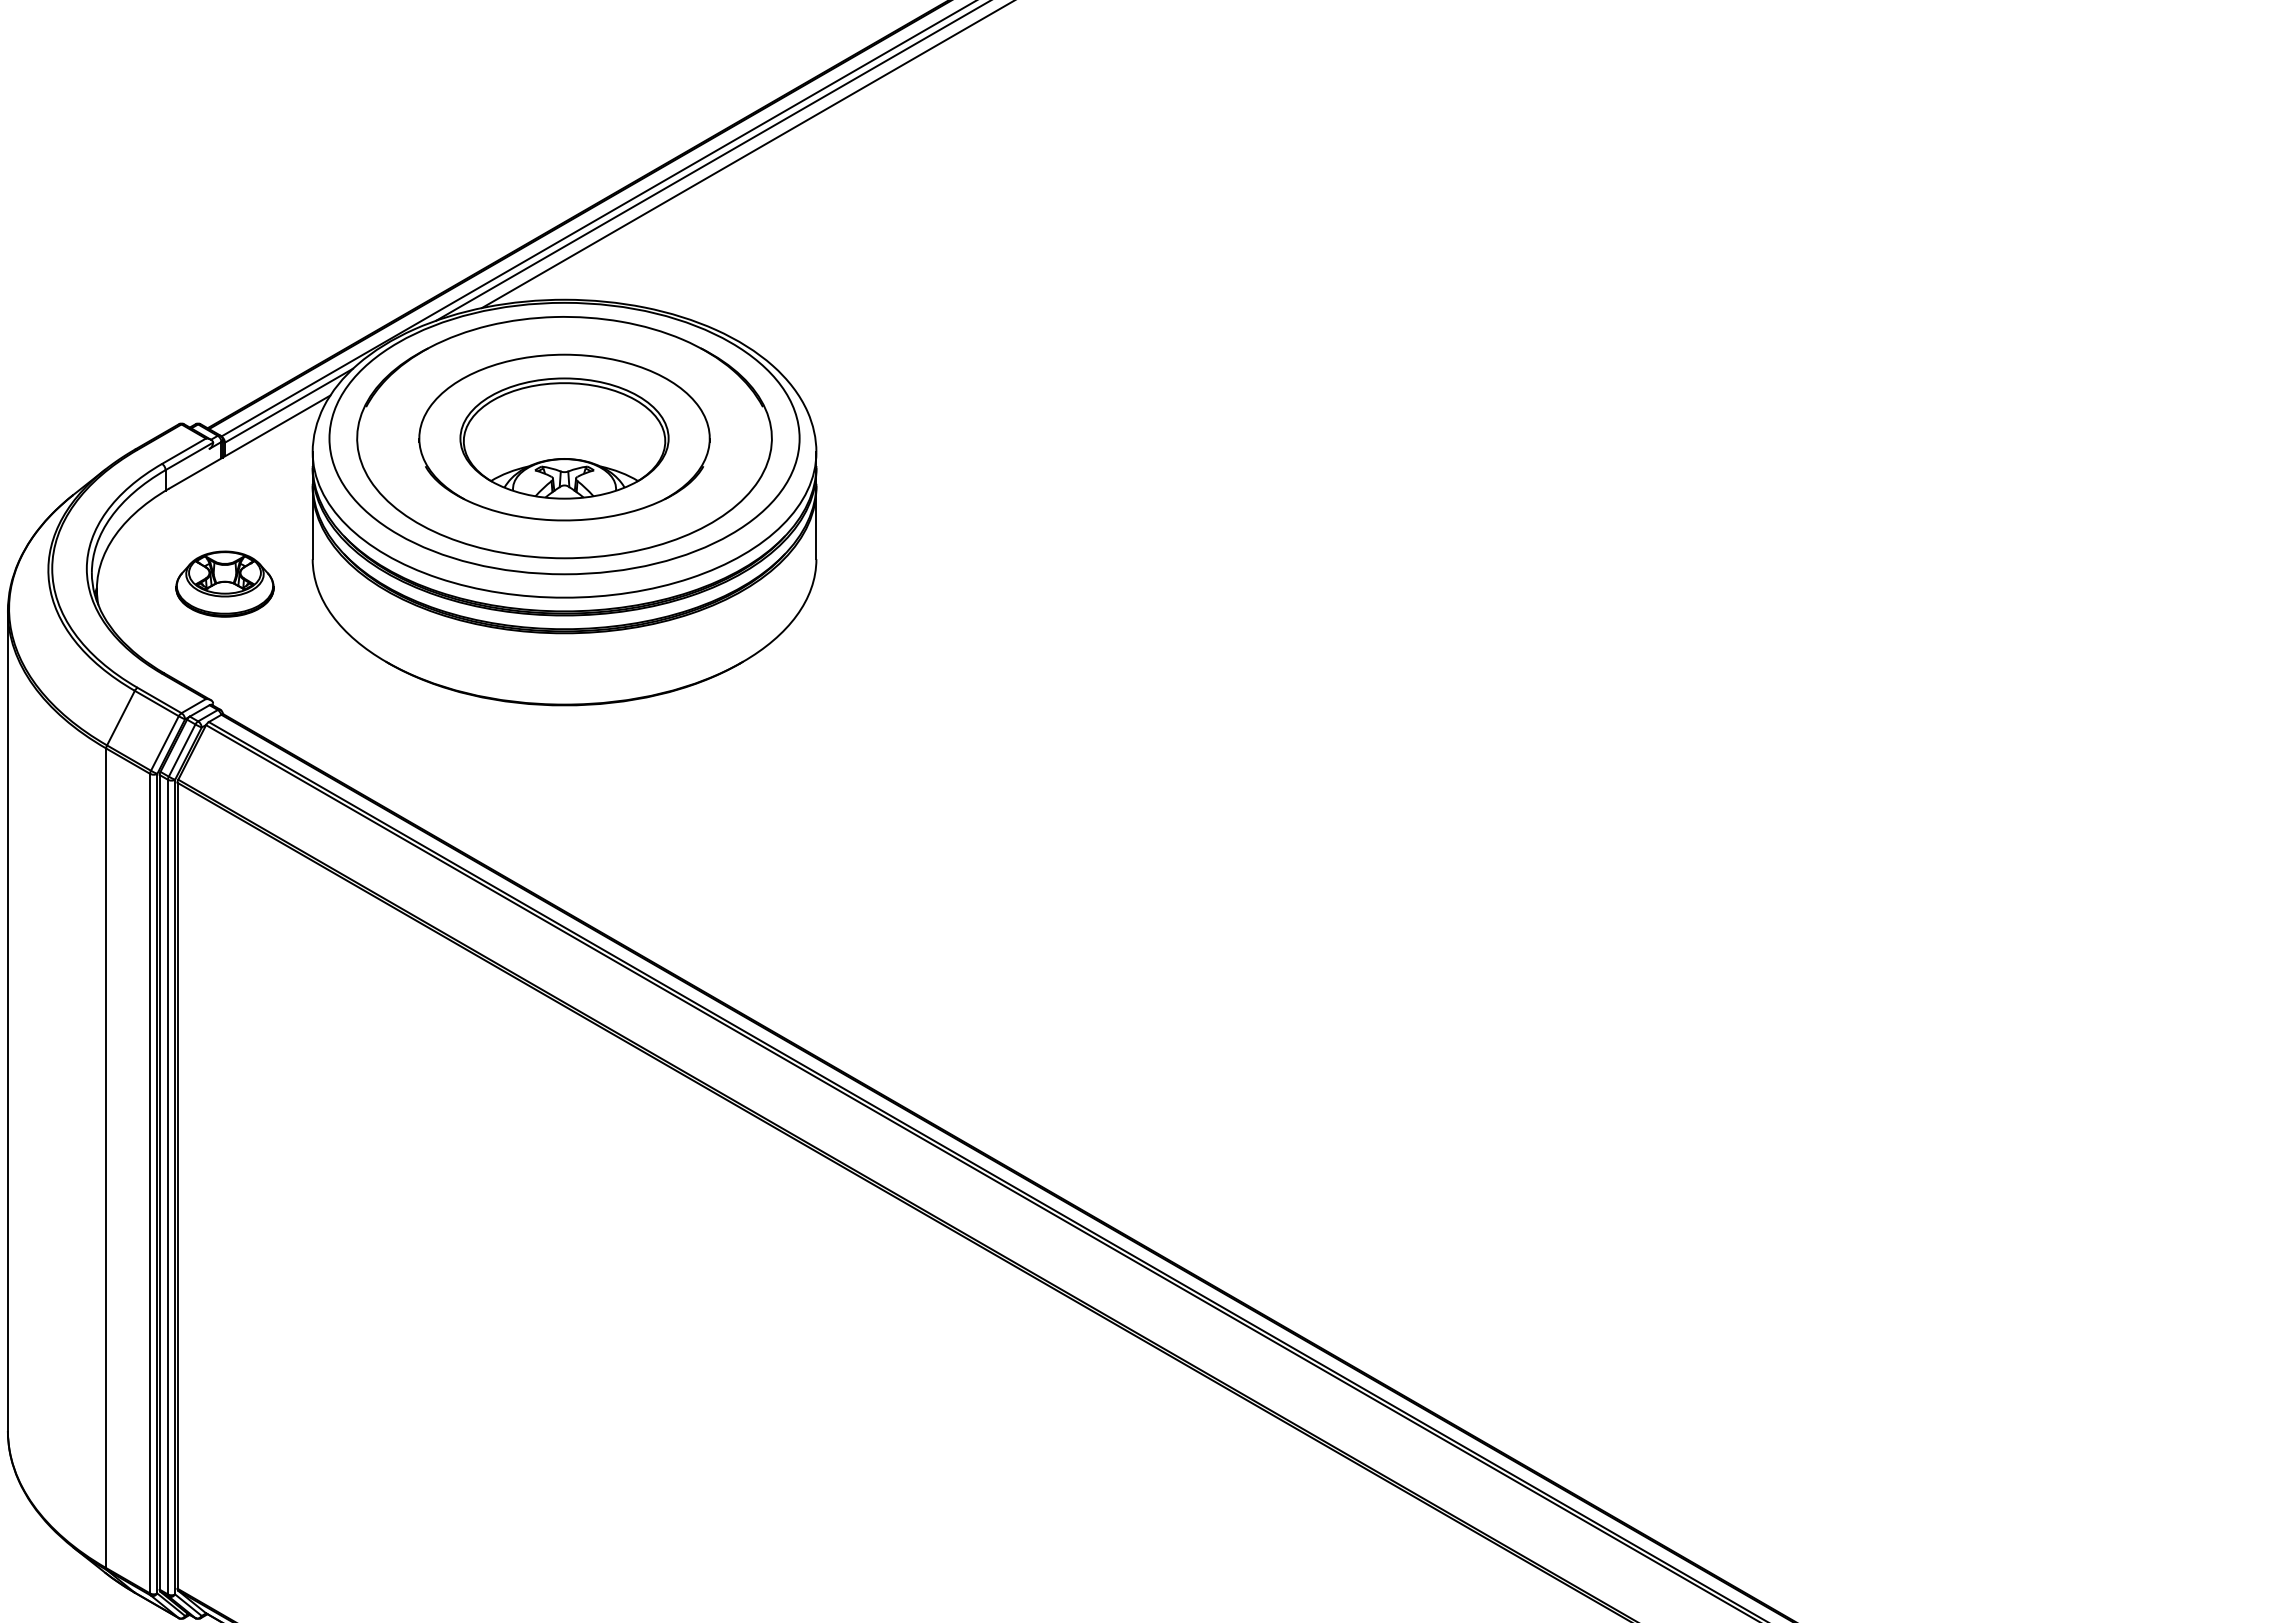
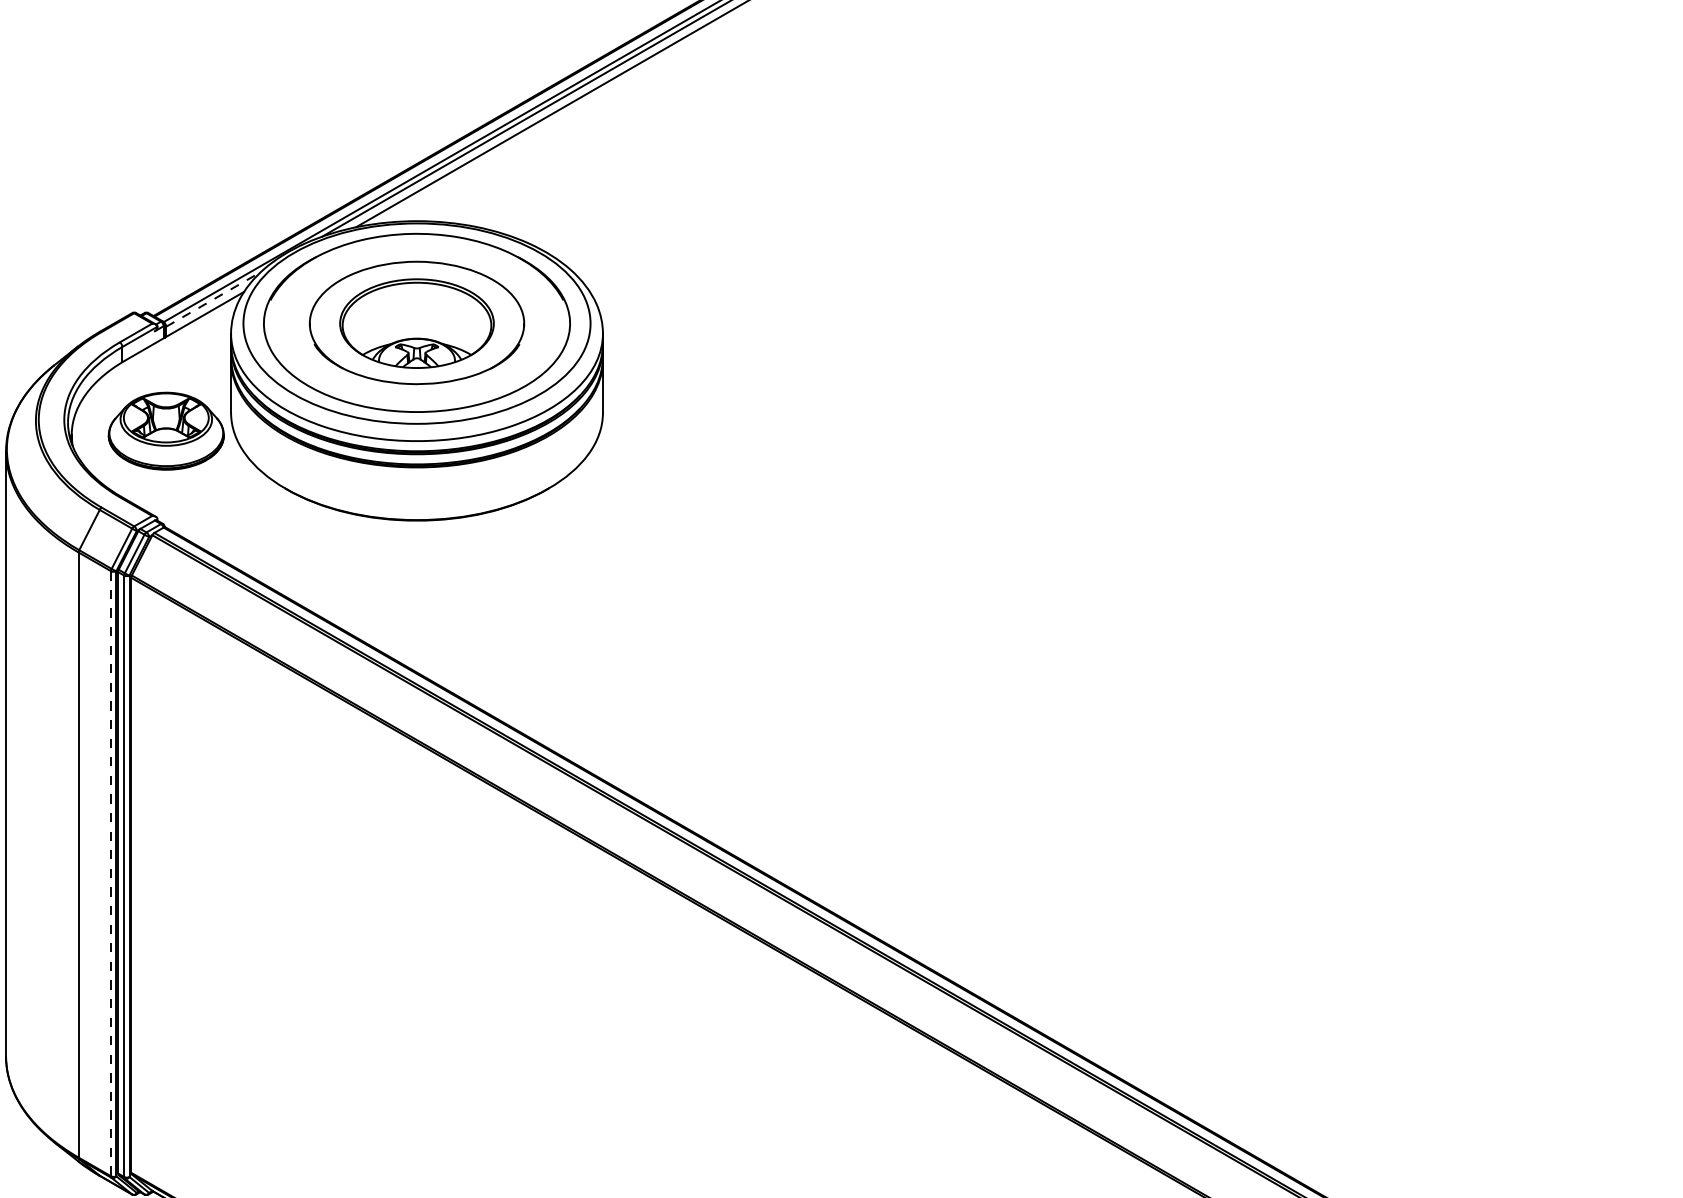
line: (289, 405) -> (213, 299), solid -> dashed
part: (224, 583) -> (165, 430), size x1.6
line: (150, 1183) -> (111, 873), solid -> dashed

